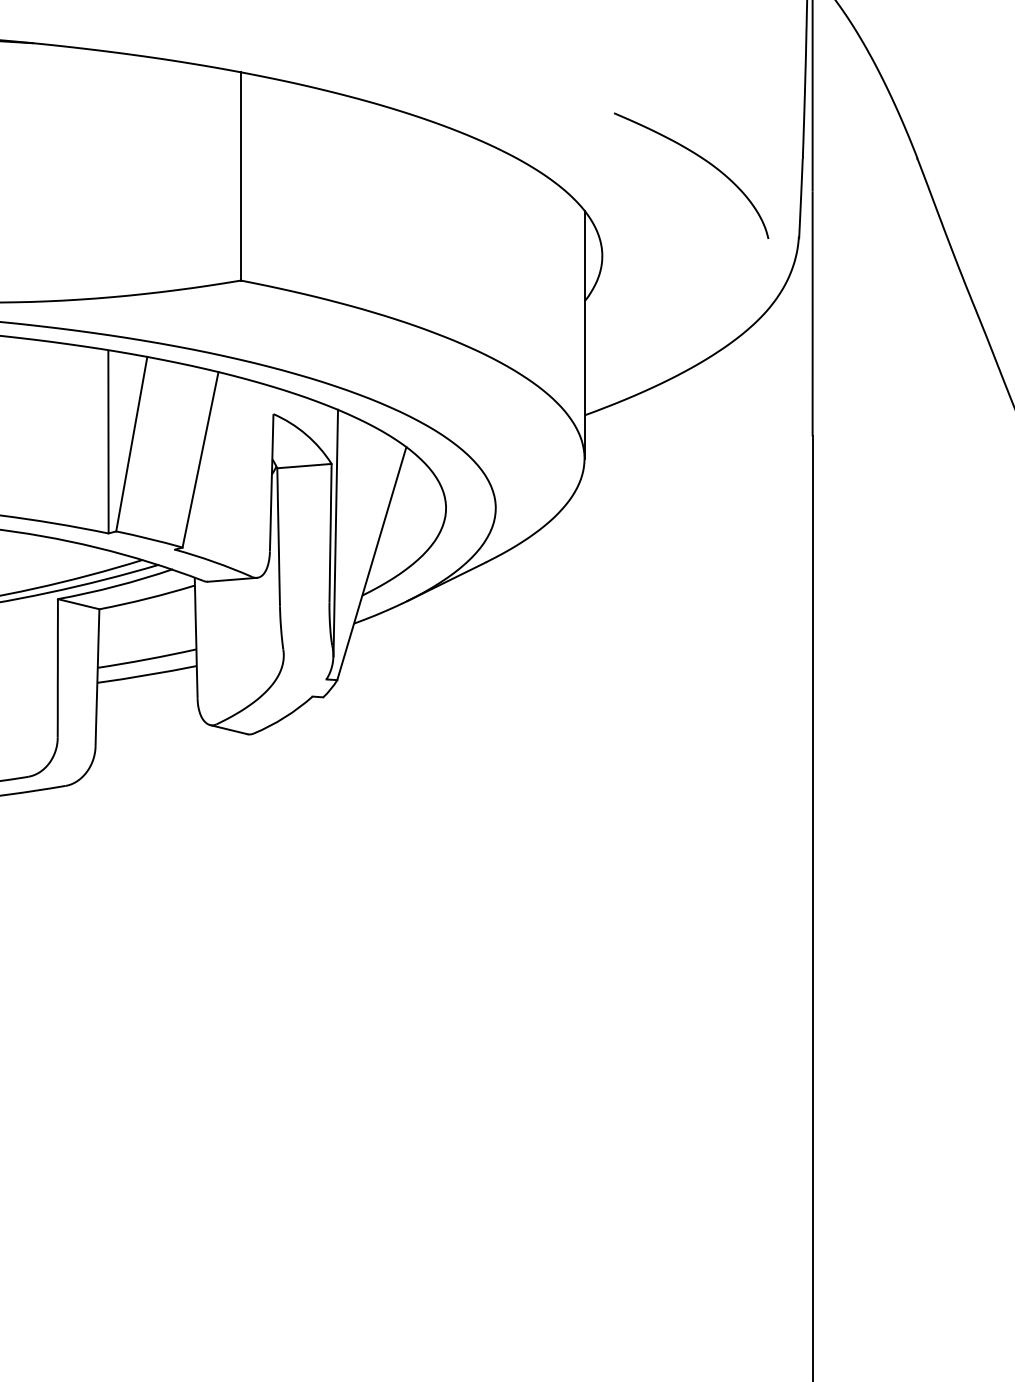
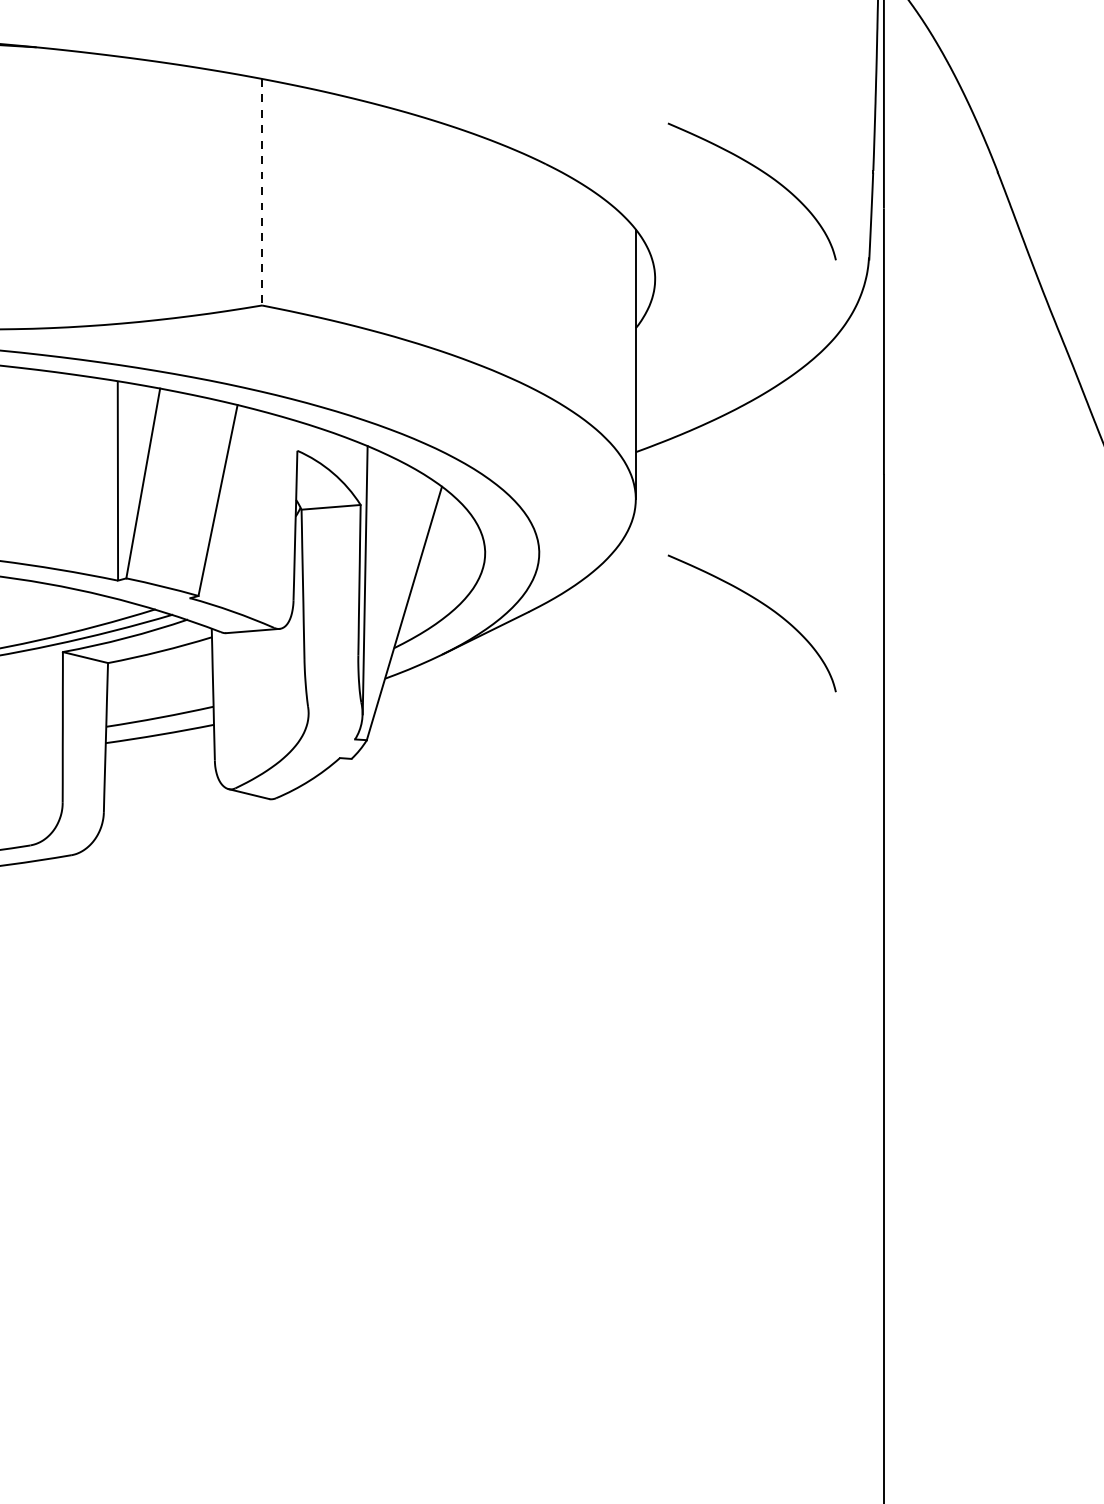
line: (241, 176) -> (262, 192), solid -> dashed
curve: (703, 557) -> (765, 606), added

